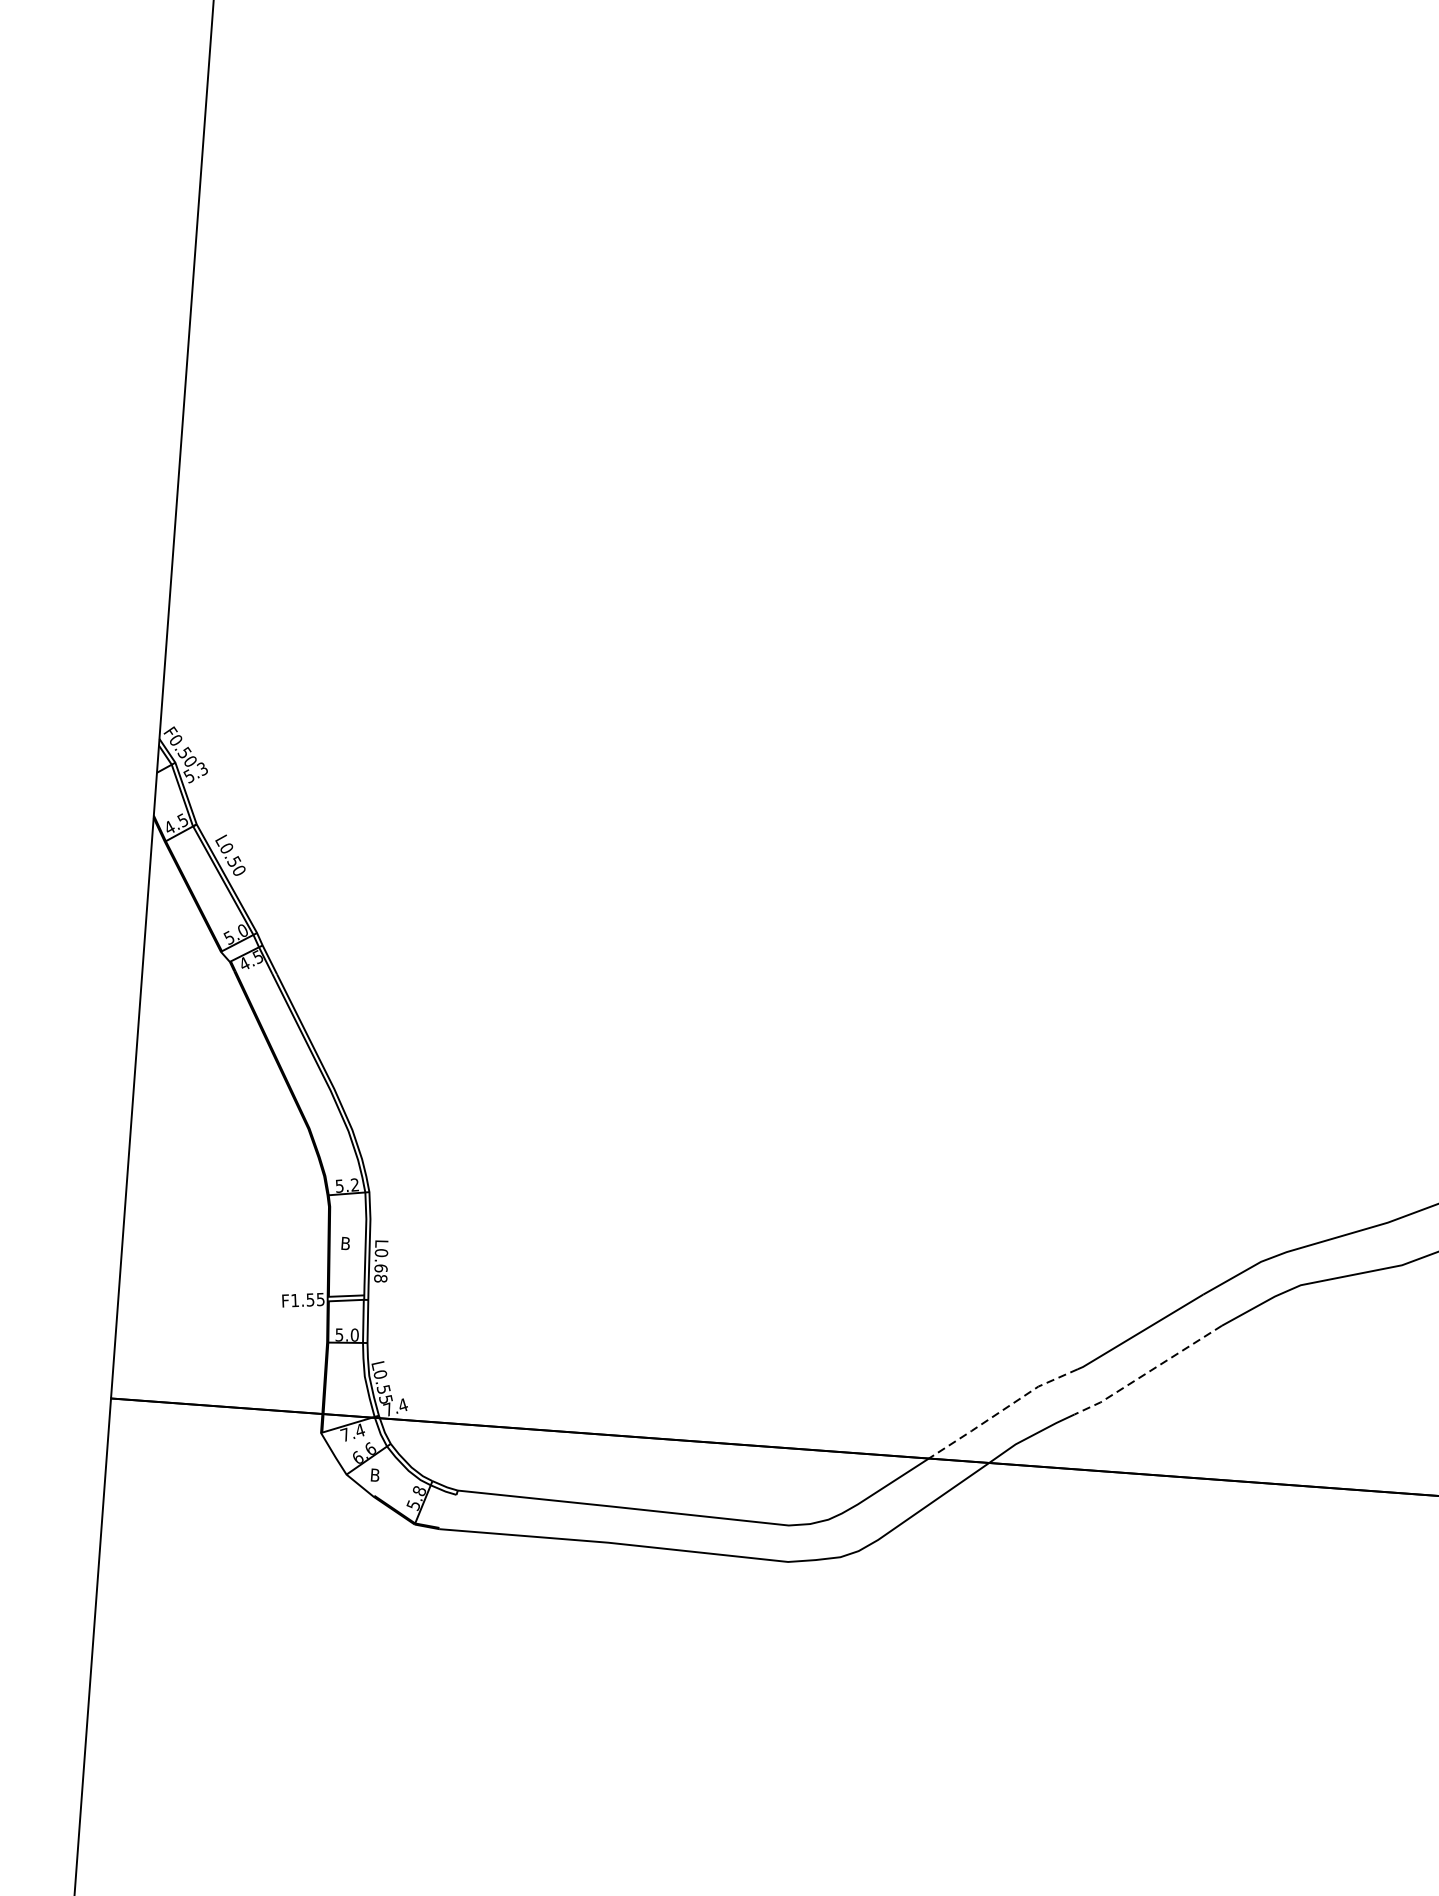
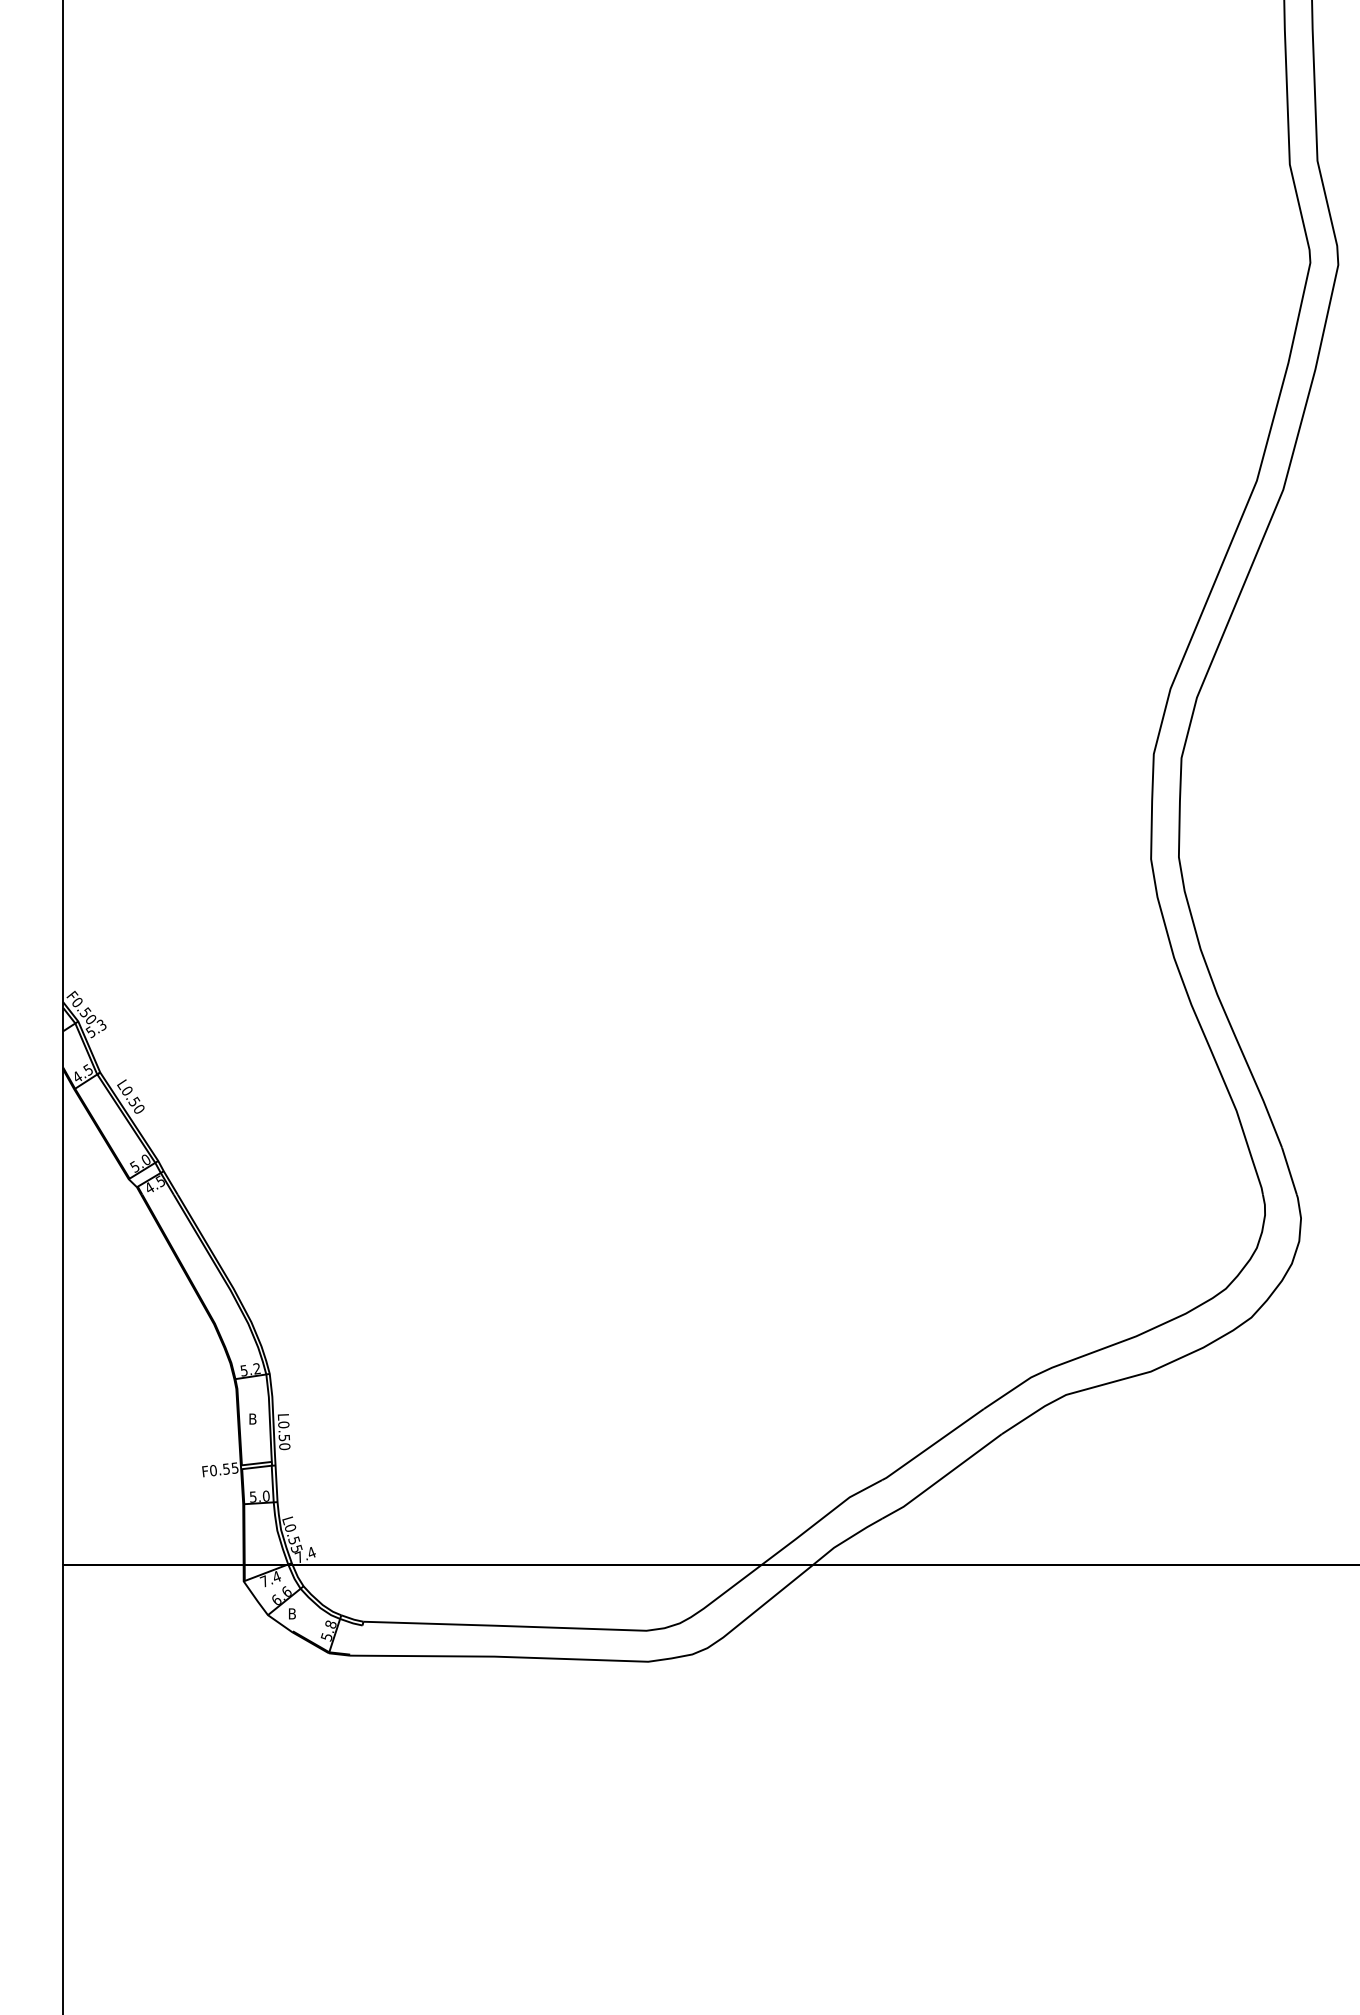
text: (380, 1273) -> (284, 1442), L0.68 -> L0.50
text: (295, 1300) -> (213, 1470), F1.55 -> F0.55
line: (1147, 1372) -> (941, 1478), dashed -> solid
line: (1002, 1411) -> (820, 1520), dashed -> solid

